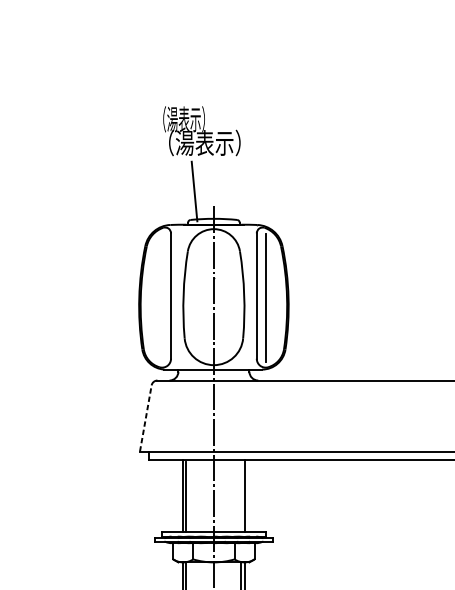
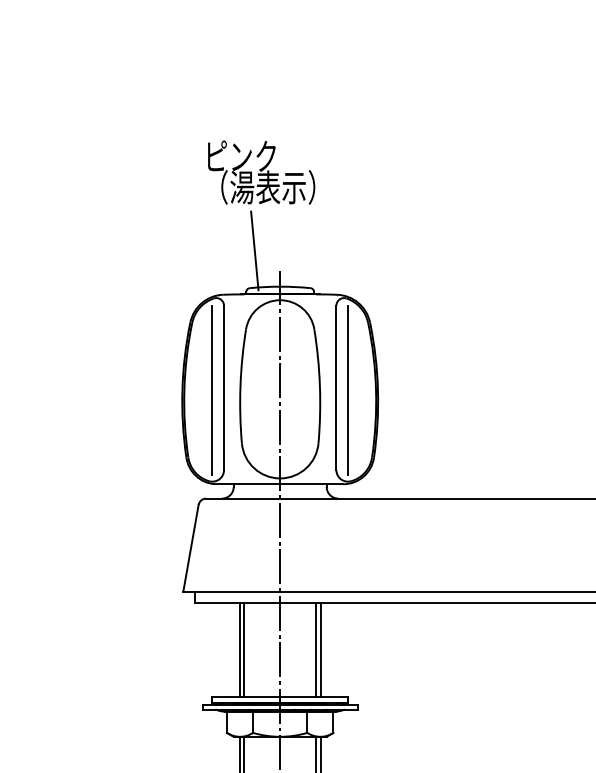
text: (184, 119) -> (241, 156), （湯表示） -> ピンク
line: (161, 297) -> (211, 389), added
line: (146, 418) -> (191, 548), dashed -> solid
line: (241, 497) -> (316, 651), added

